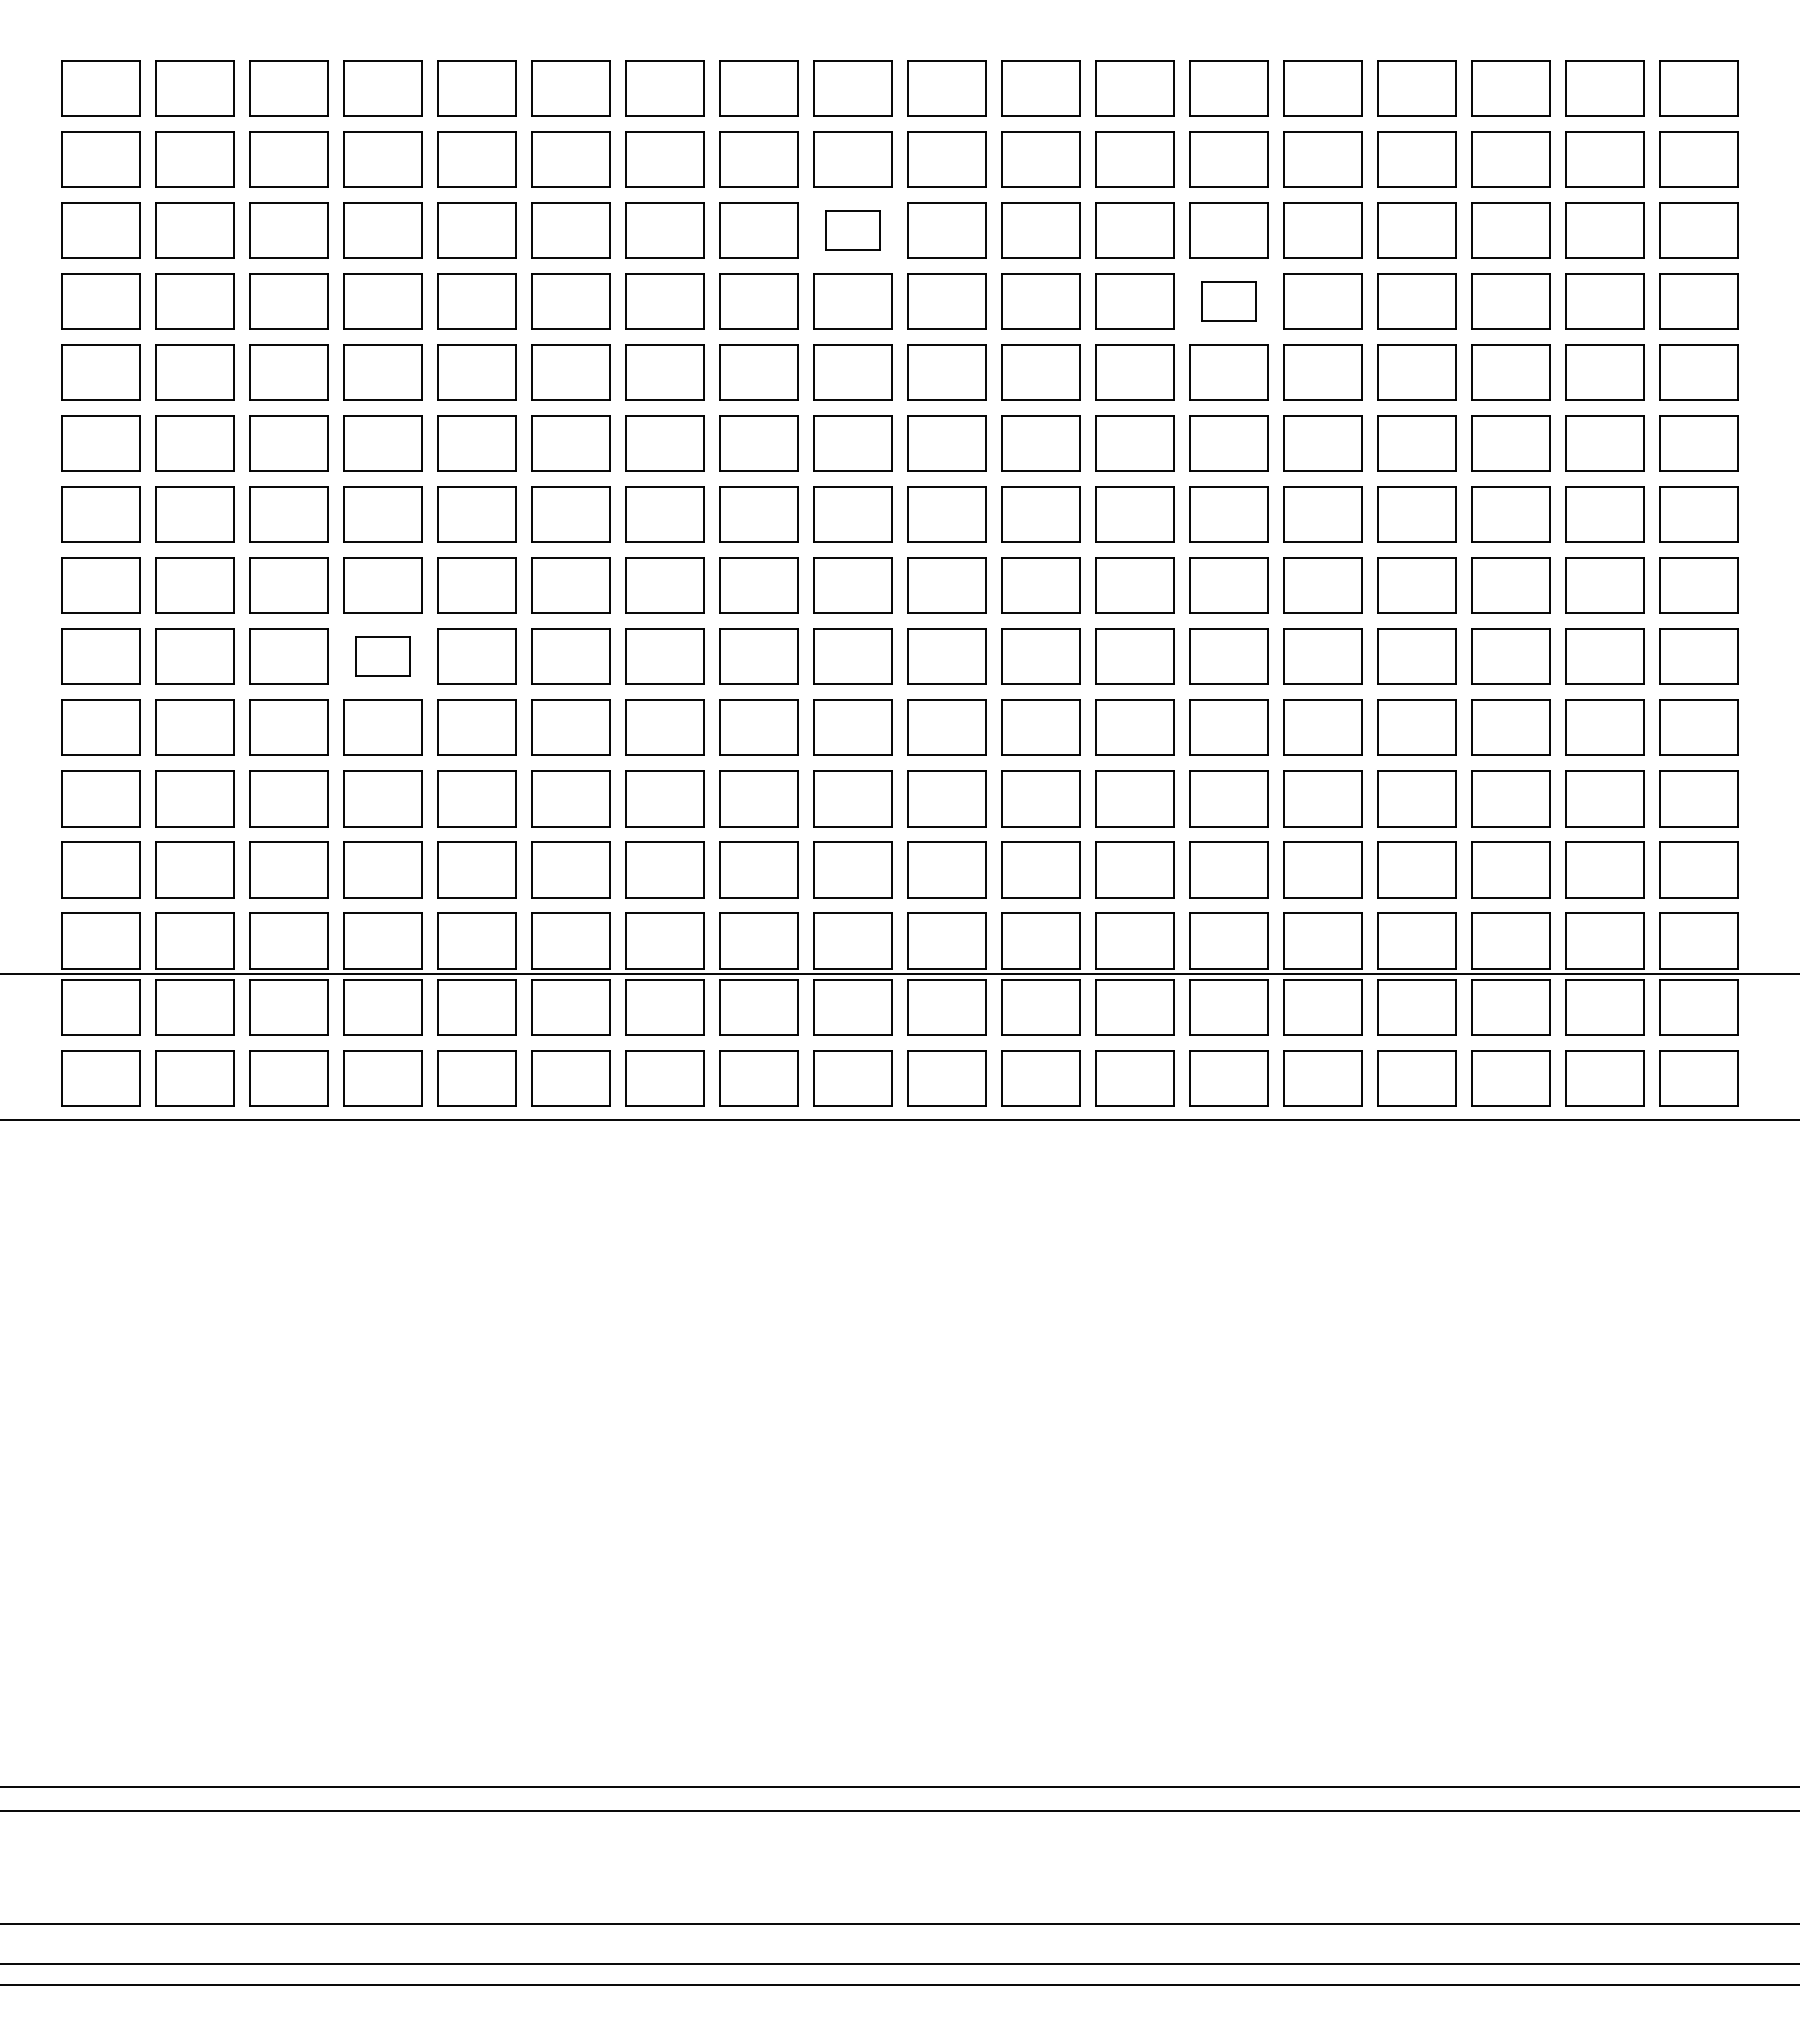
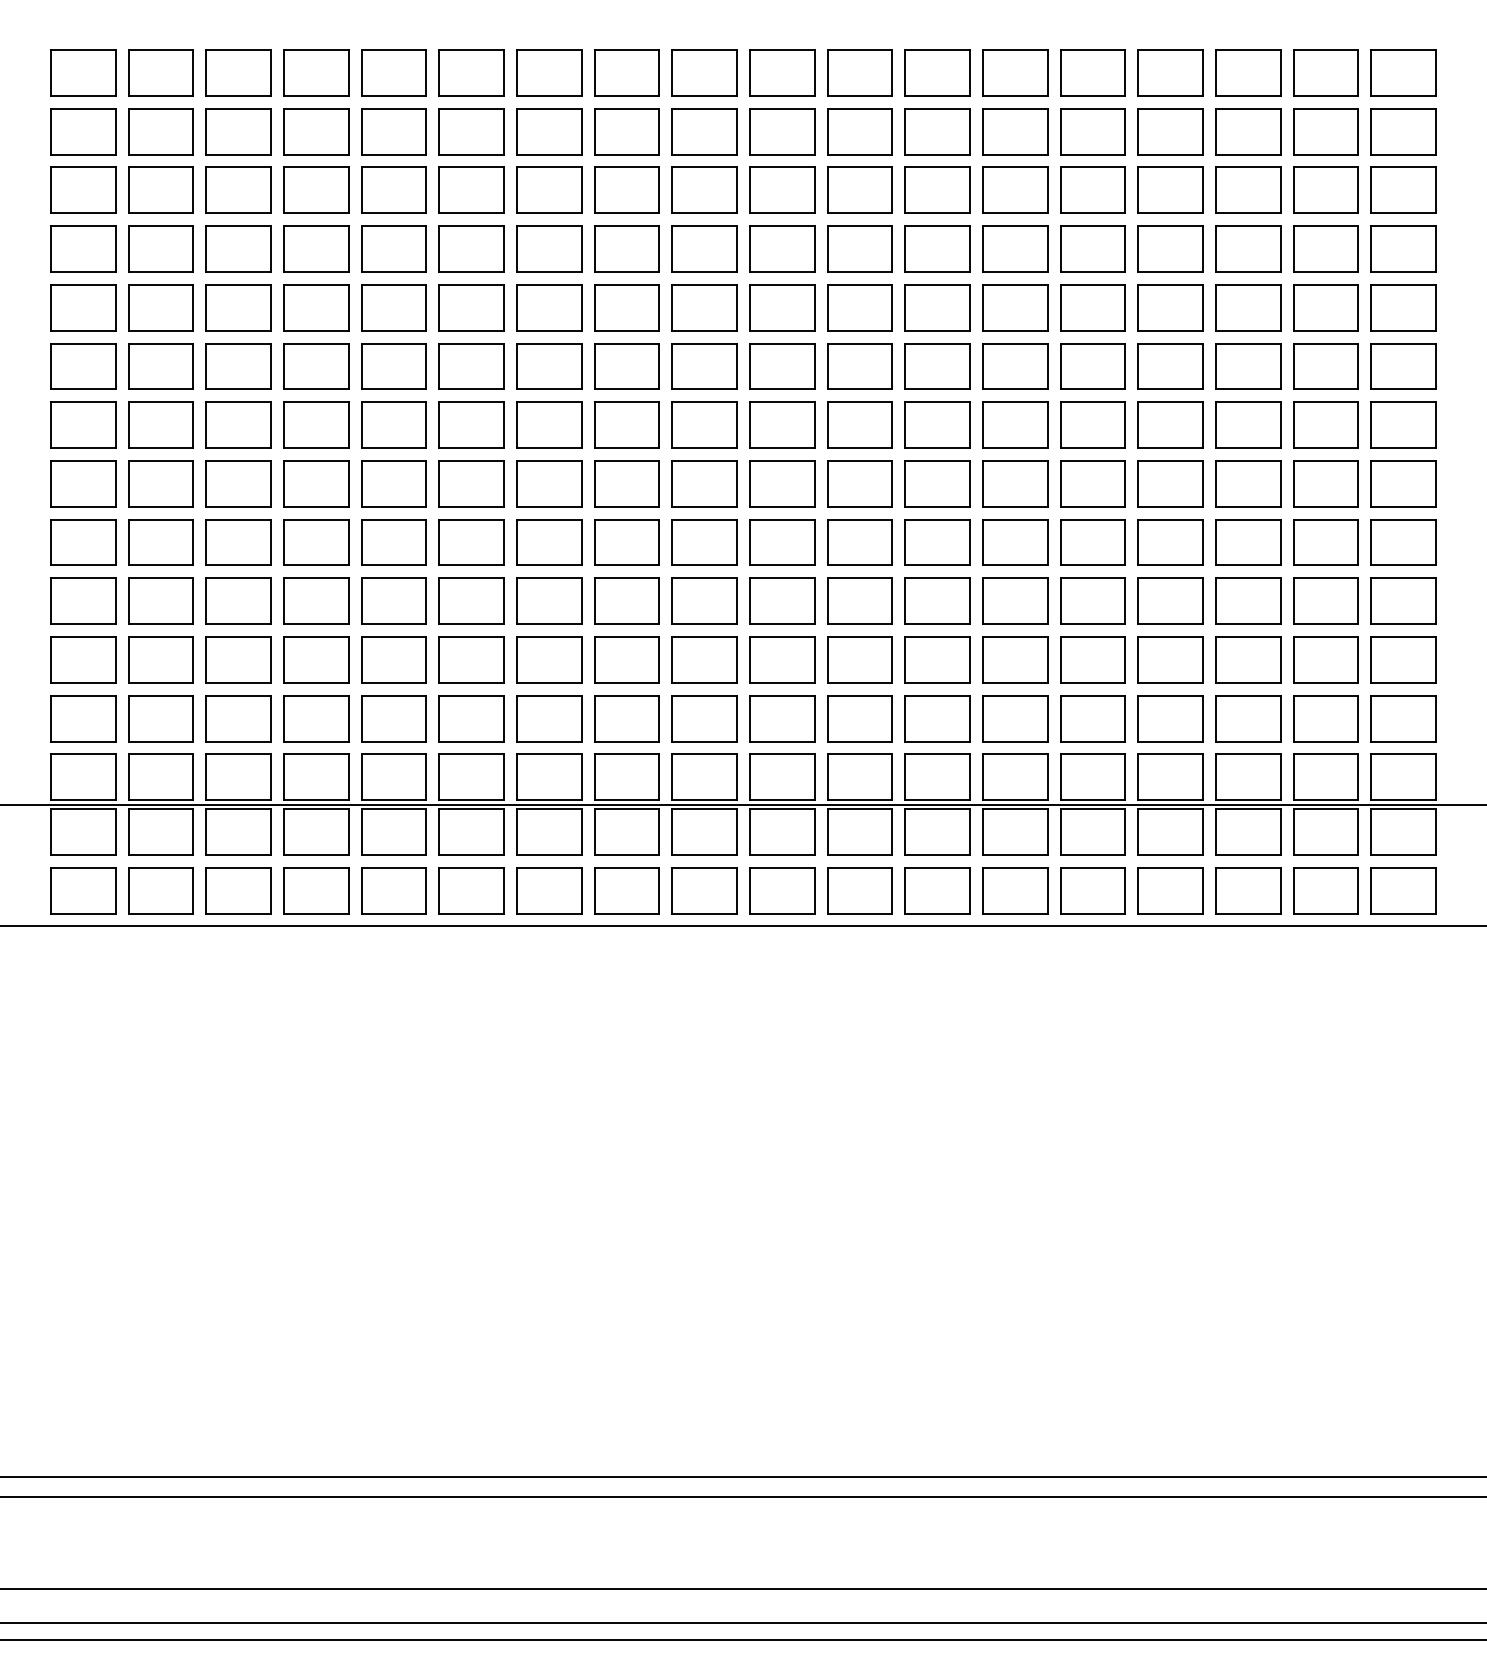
part: (852, 230) -> (704, 190), size x1.43
part: (1228, 301) -> (1014, 249), size x1.43
part: (382, 656) -> (315, 542), size x1.43

